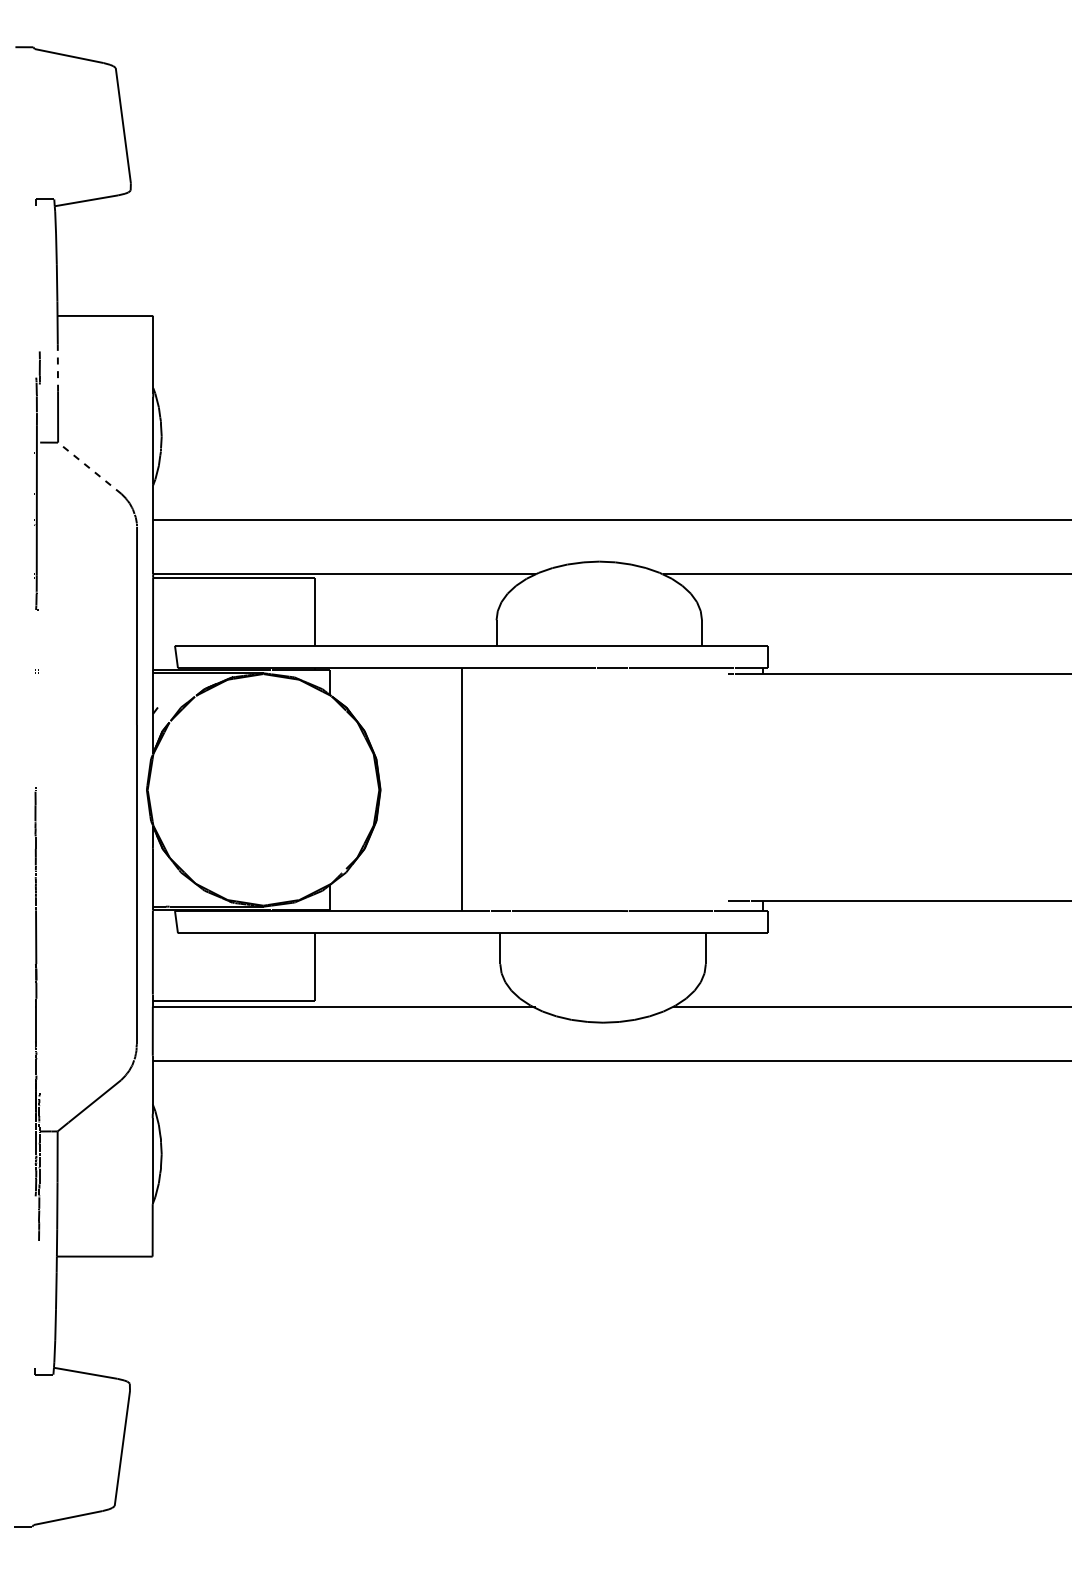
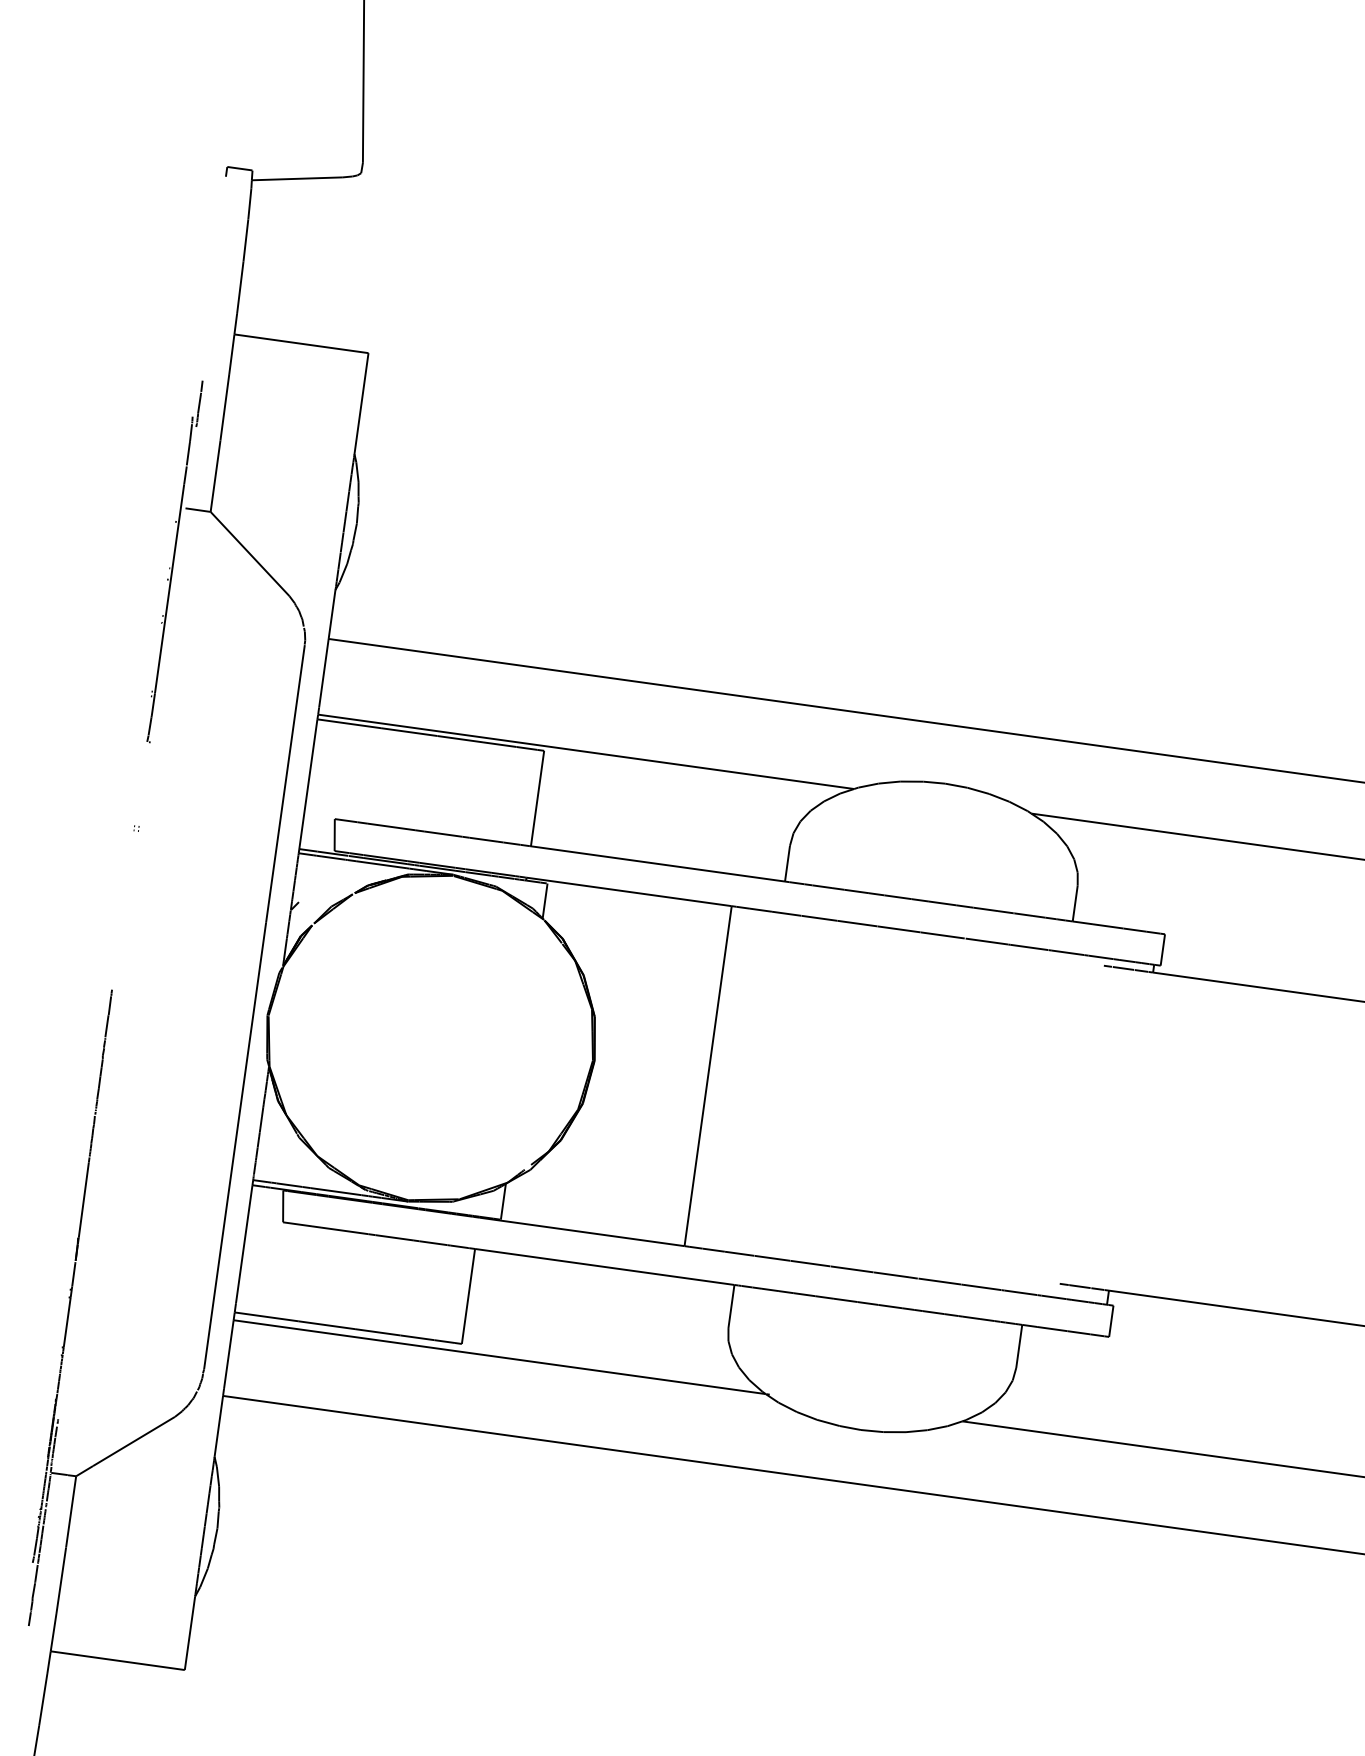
line: (57, 367) -> (224, 406), dashed -> solid
line: (89, 468) -> (249, 554), dashed -> solid

